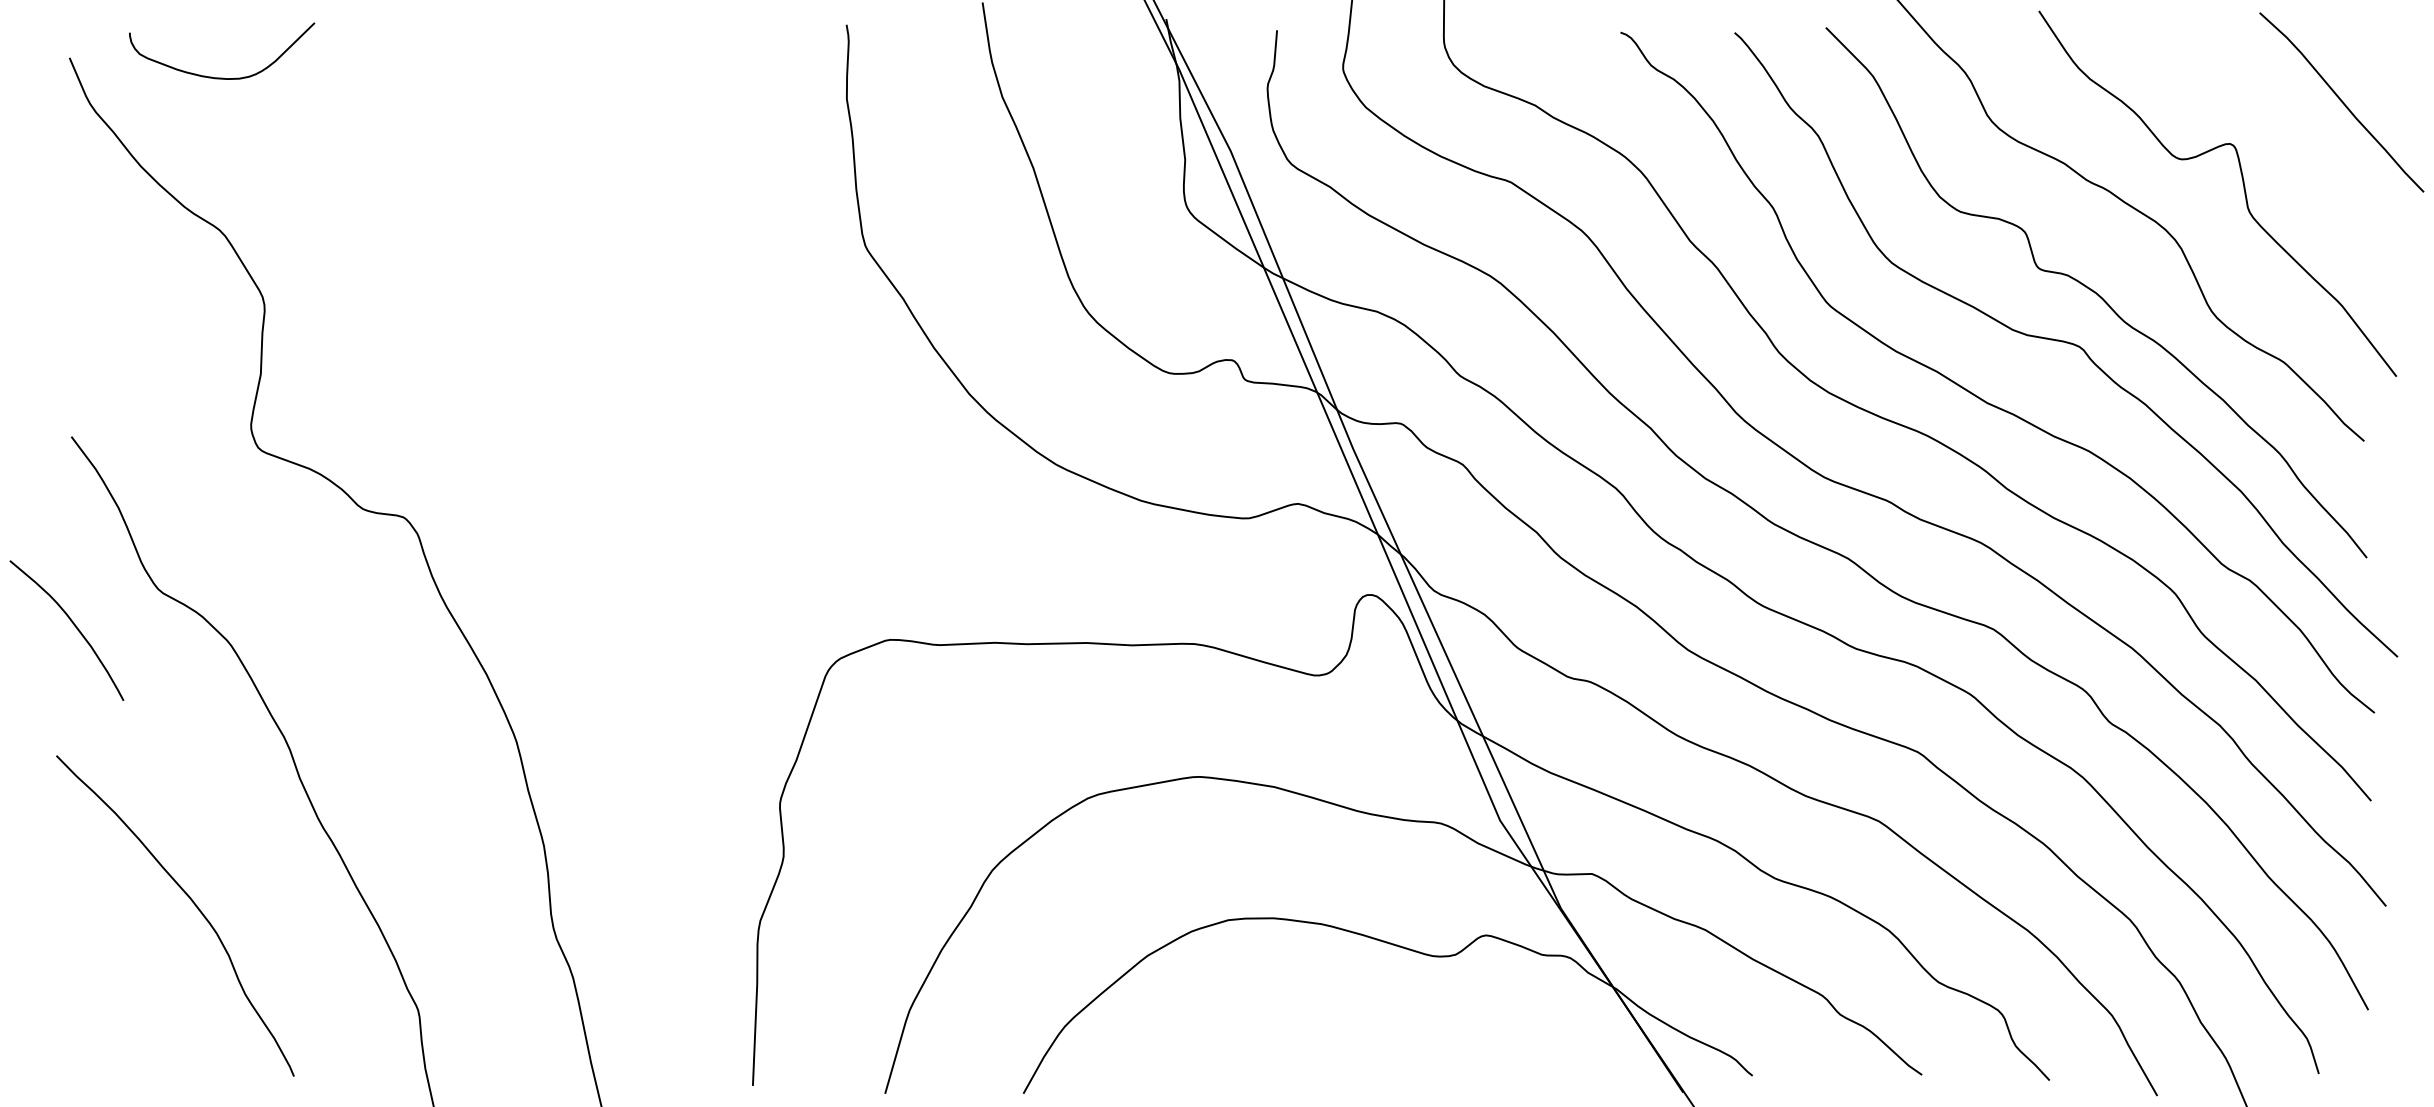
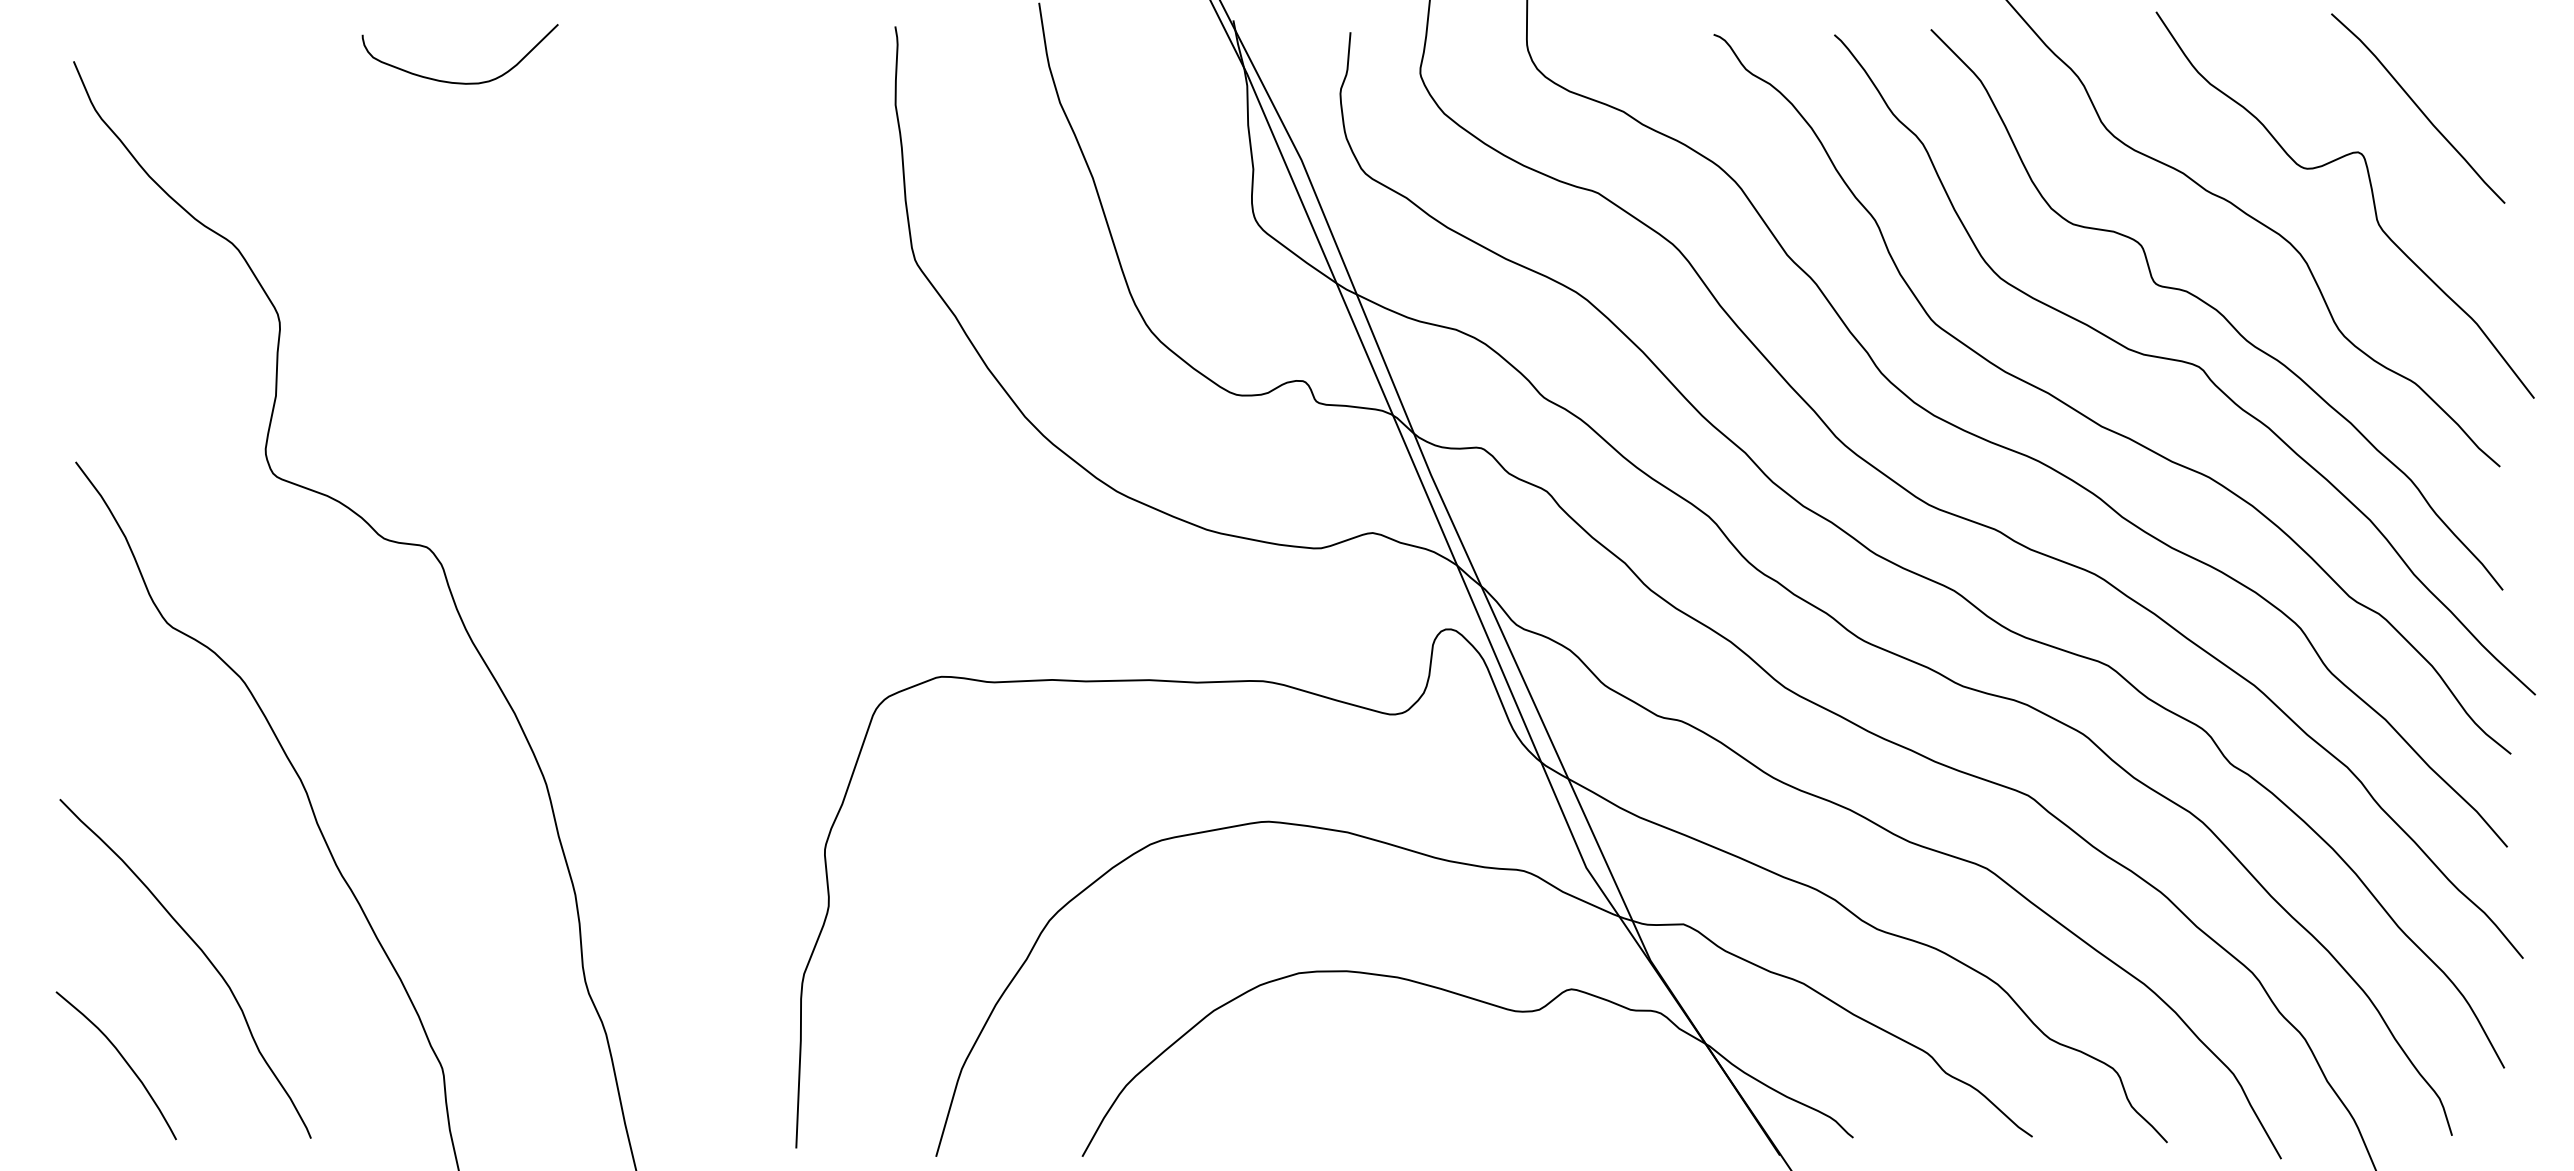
curve: (222, 77) -> (460, 82), moved
curve: (2341, 102) -> (2417, 108), moved
curve: (73, 625) -> (123, 1060), moved

